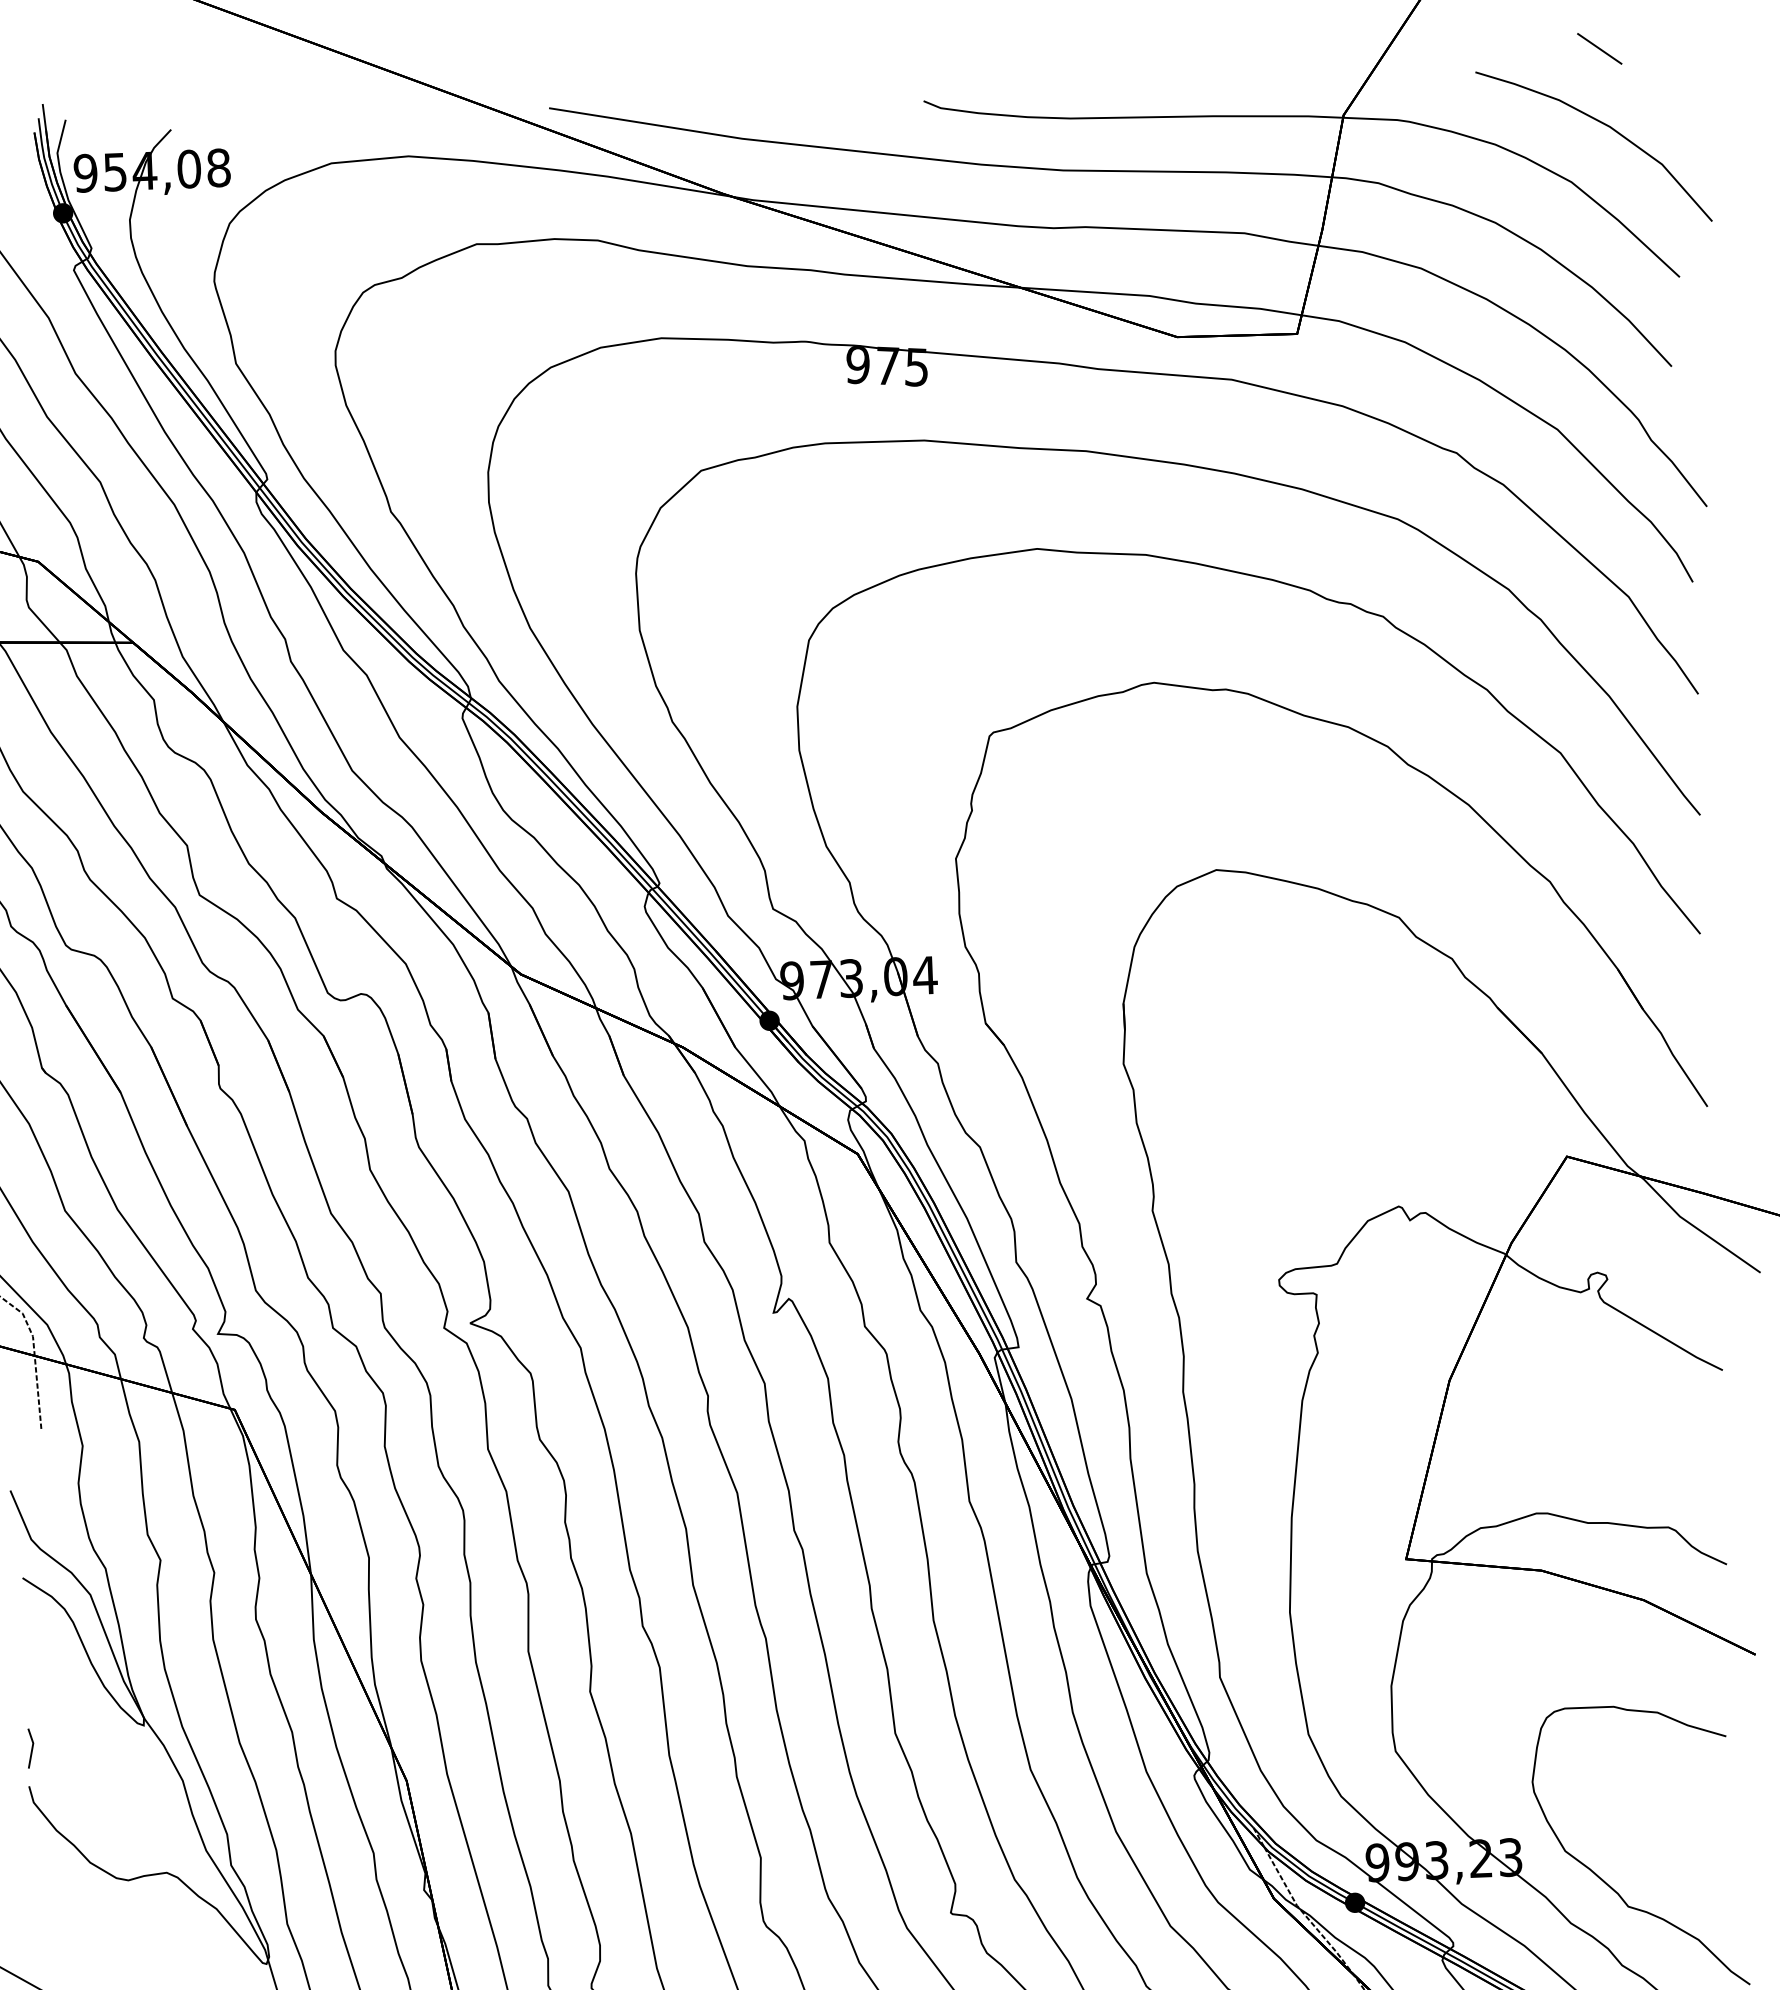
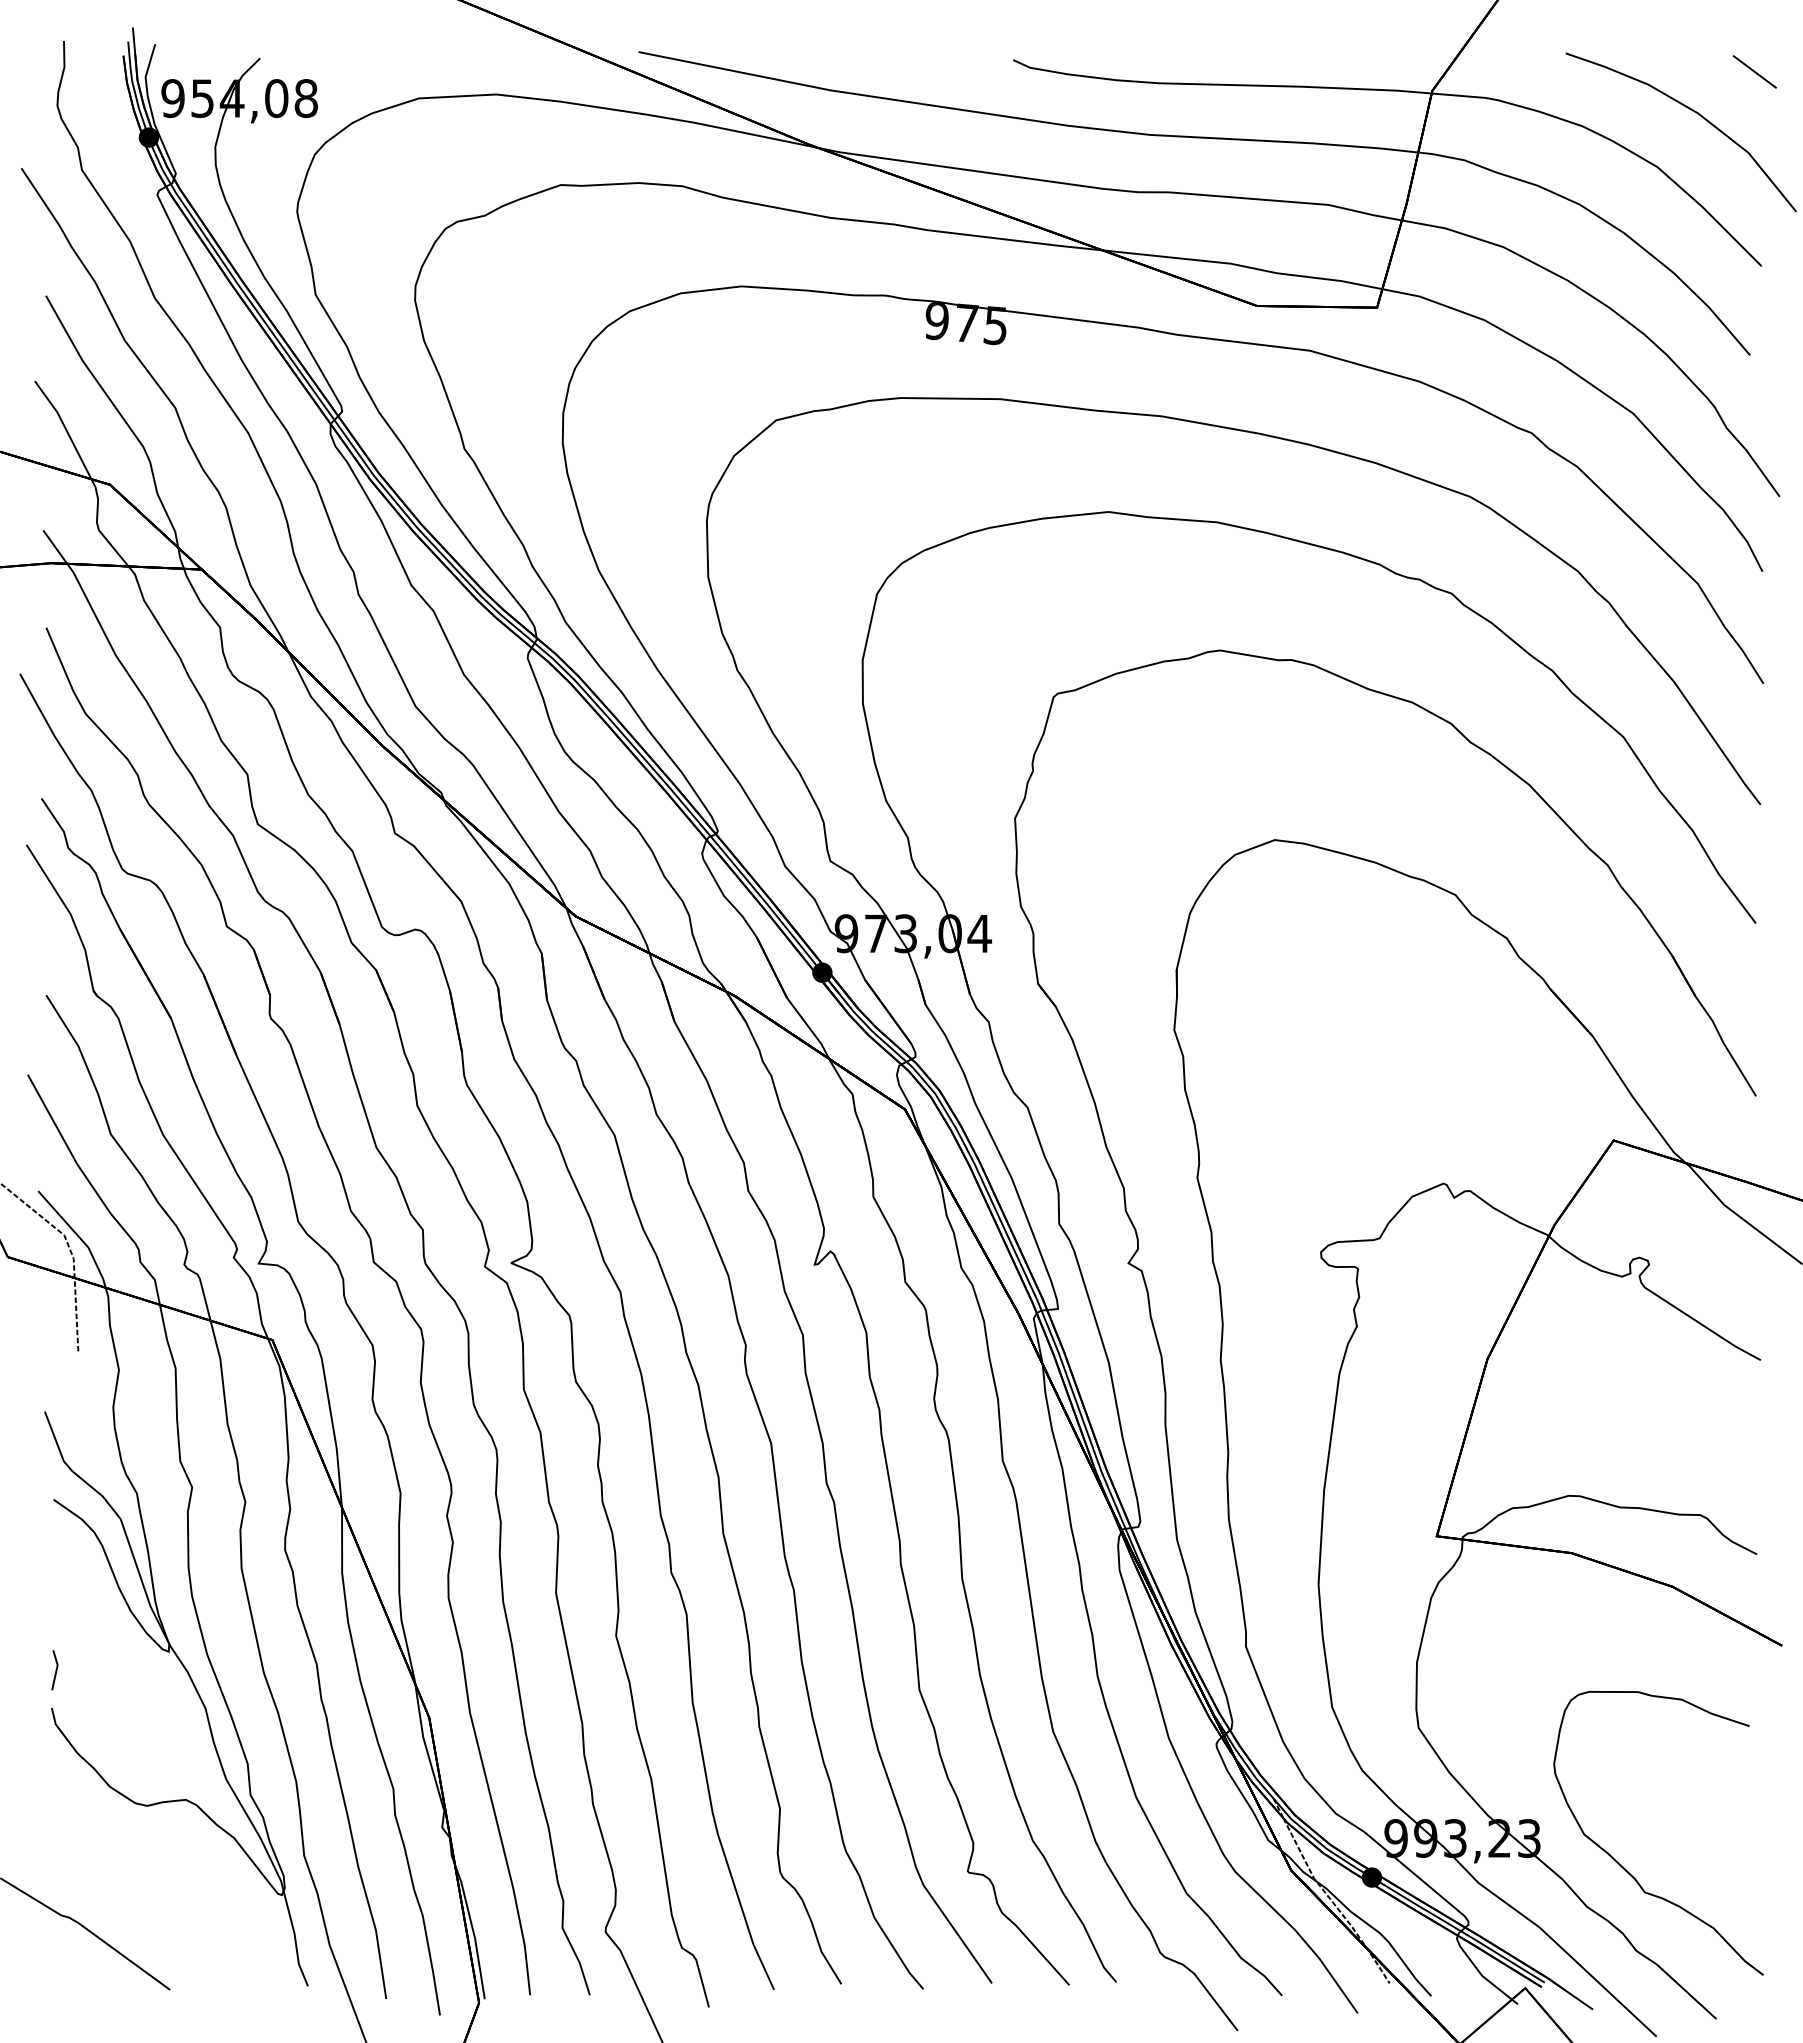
line: (1599, 48) -> (1754, 71), moved

